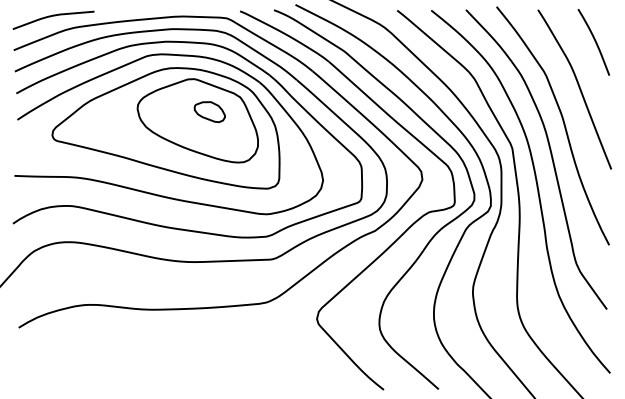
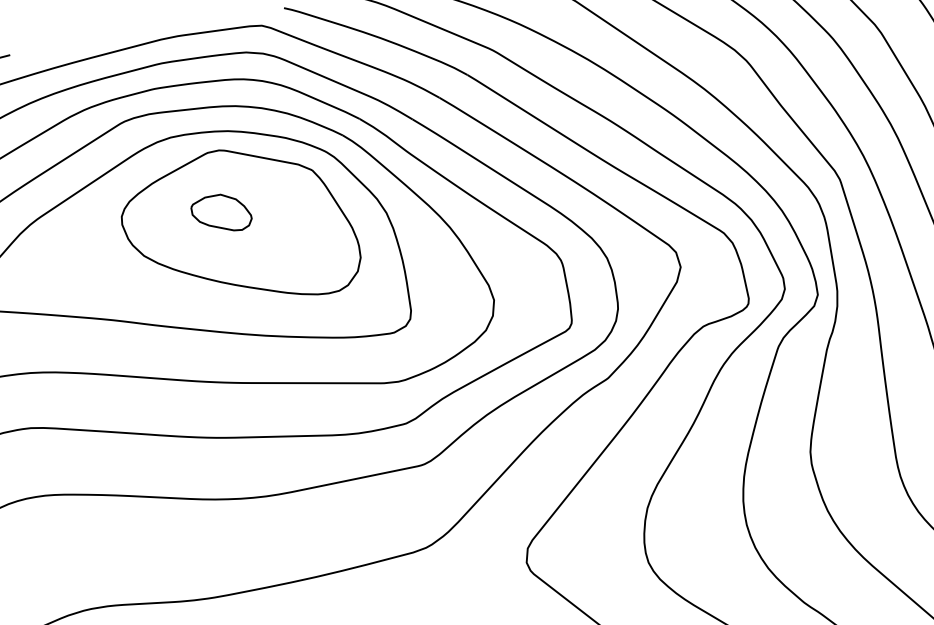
part: (209, 112) -> (220, 214), moved

